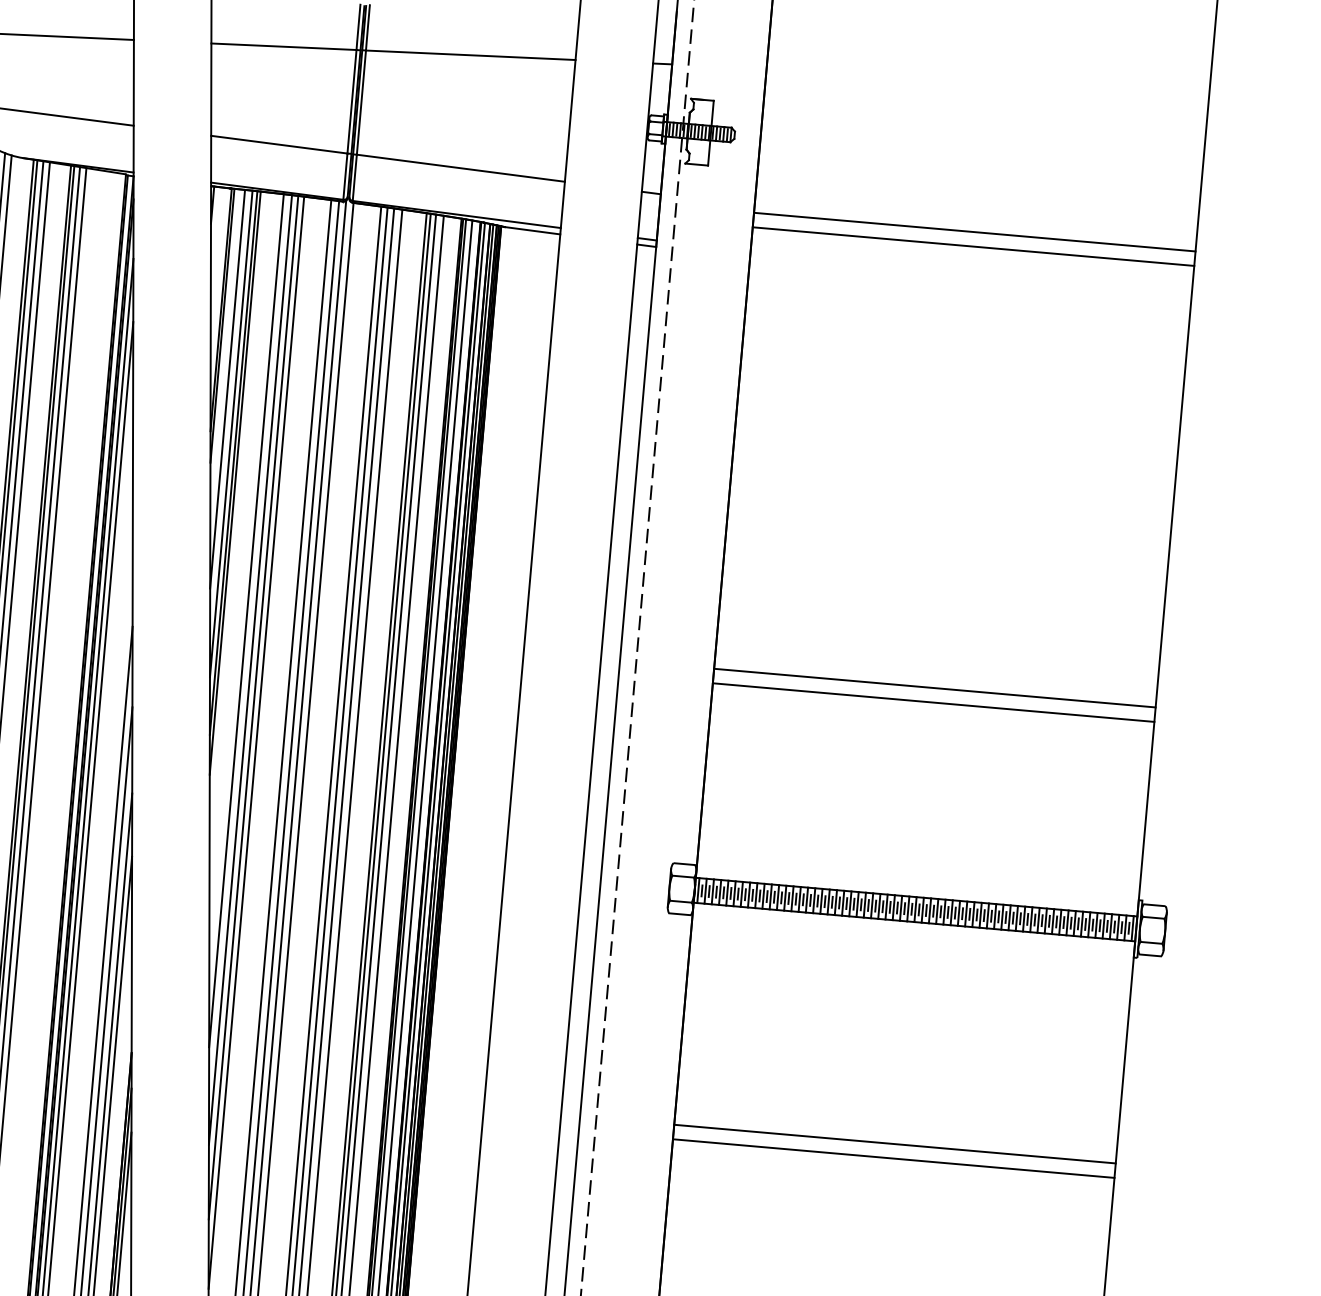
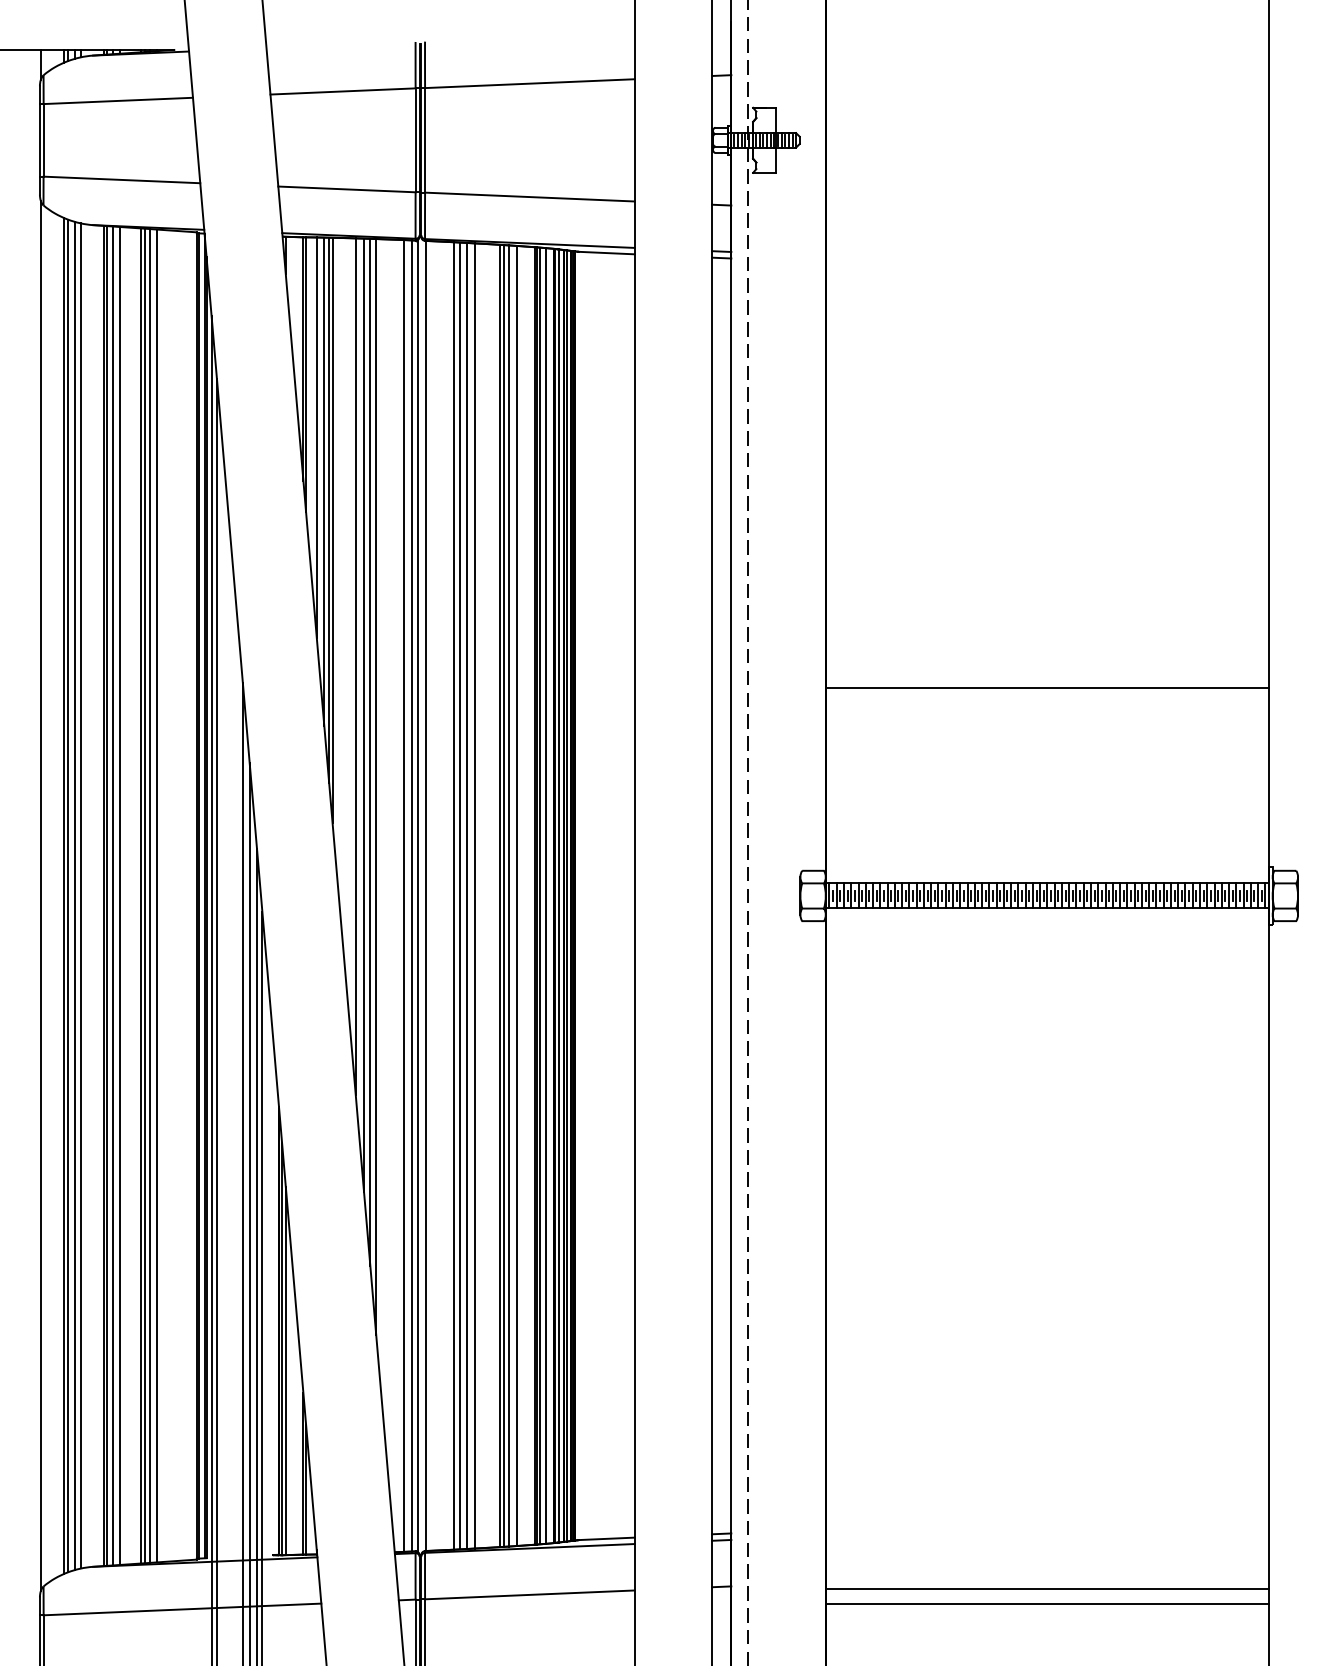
line: (974, 231) -> (1047, 215), removed
line: (973, 246) -> (1047, 230), removed
line: (935, 687) -> (1047, 673), removed
line: (895, 1144) -> (1047, 1131), removed
line: (893, 1158) -> (1047, 1145), removed

